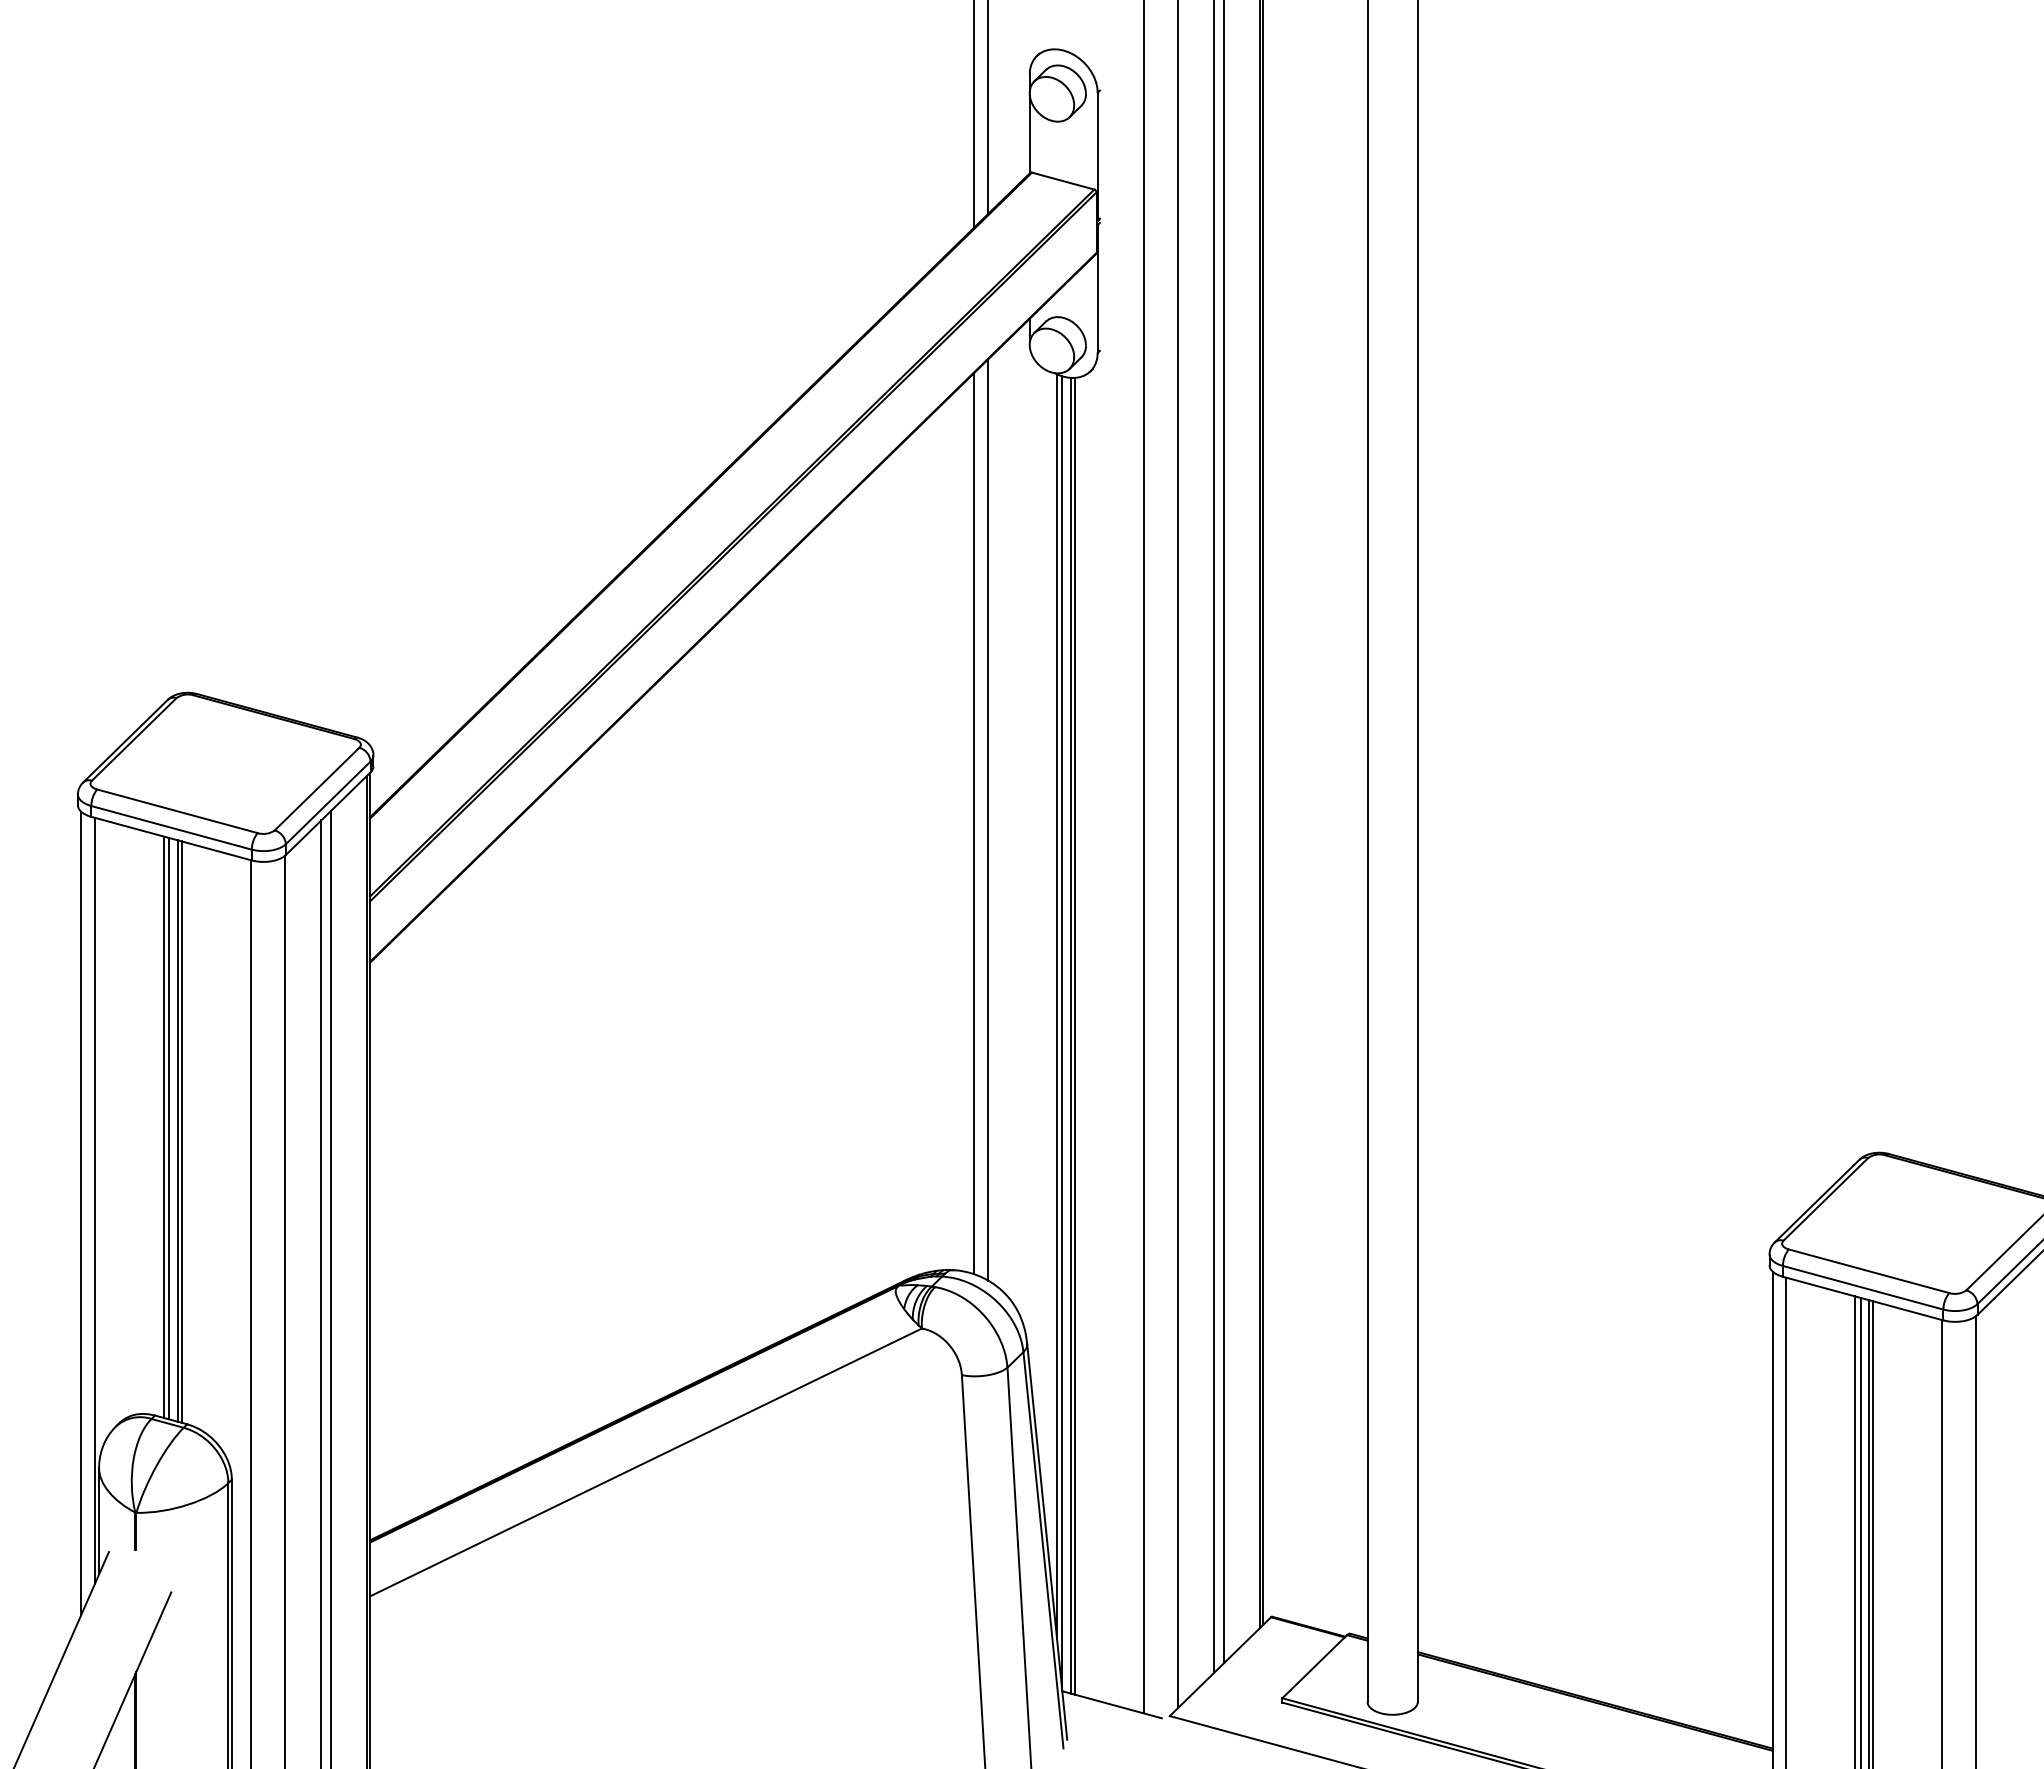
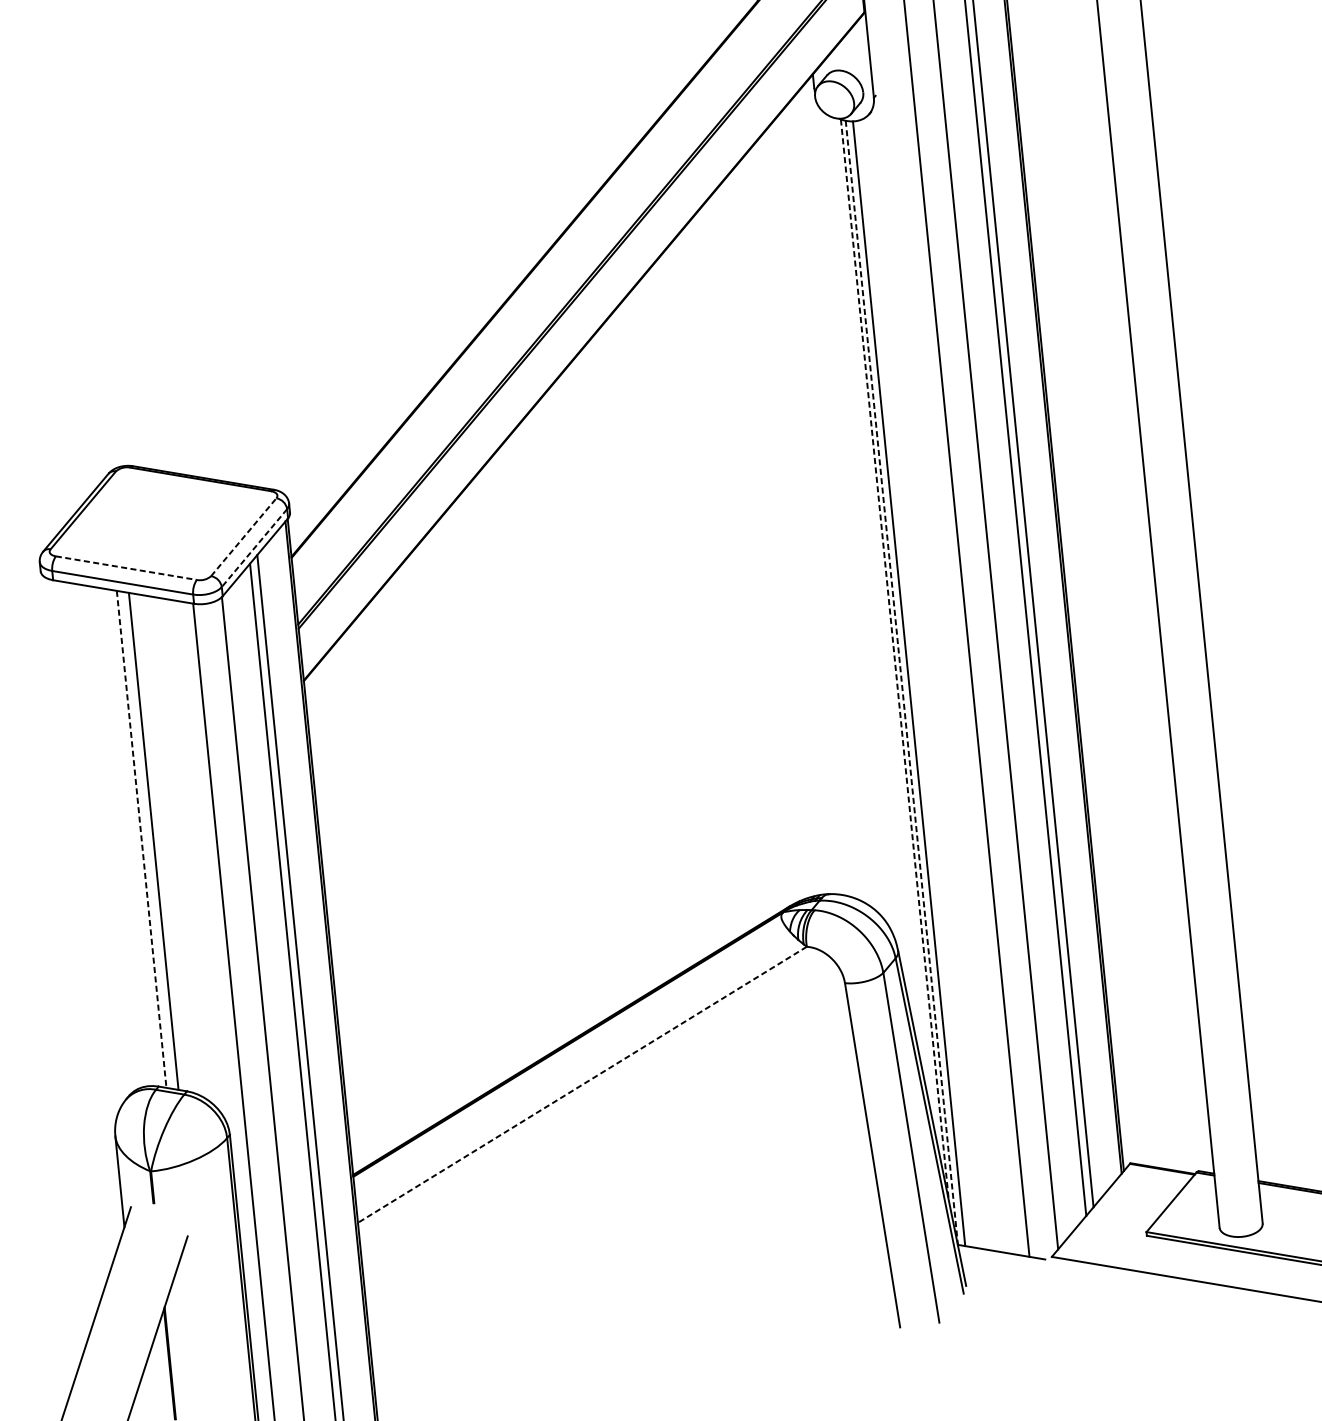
line: (317, 788) -> (244, 536), solid -> dashed
line: (327, 803) -> (253, 548), solid -> dashed
line: (177, 811) -> (126, 568), solid -> dashed
line: (987, 819) -> (819, 506), removed
line: (974, 823) -> (808, 510), removed
line: (1056, 1006) -> (894, 660), solid -> dashed
line: (1062, 1034) -> (901, 683), solid -> dashed
line: (1074, 1035) -> (912, 683), removed
line: (163, 1127) -> (141, 839), solid -> dashed
line: (169, 1128) -> (146, 839), removed
line: (181, 1131) -> (157, 841), removed
line: (94, 1200) -> (88, 907), removed
line: (81, 1212) -> (78, 919), removed
line: (646, 1462) -> (582, 1084), solid -> dashed

